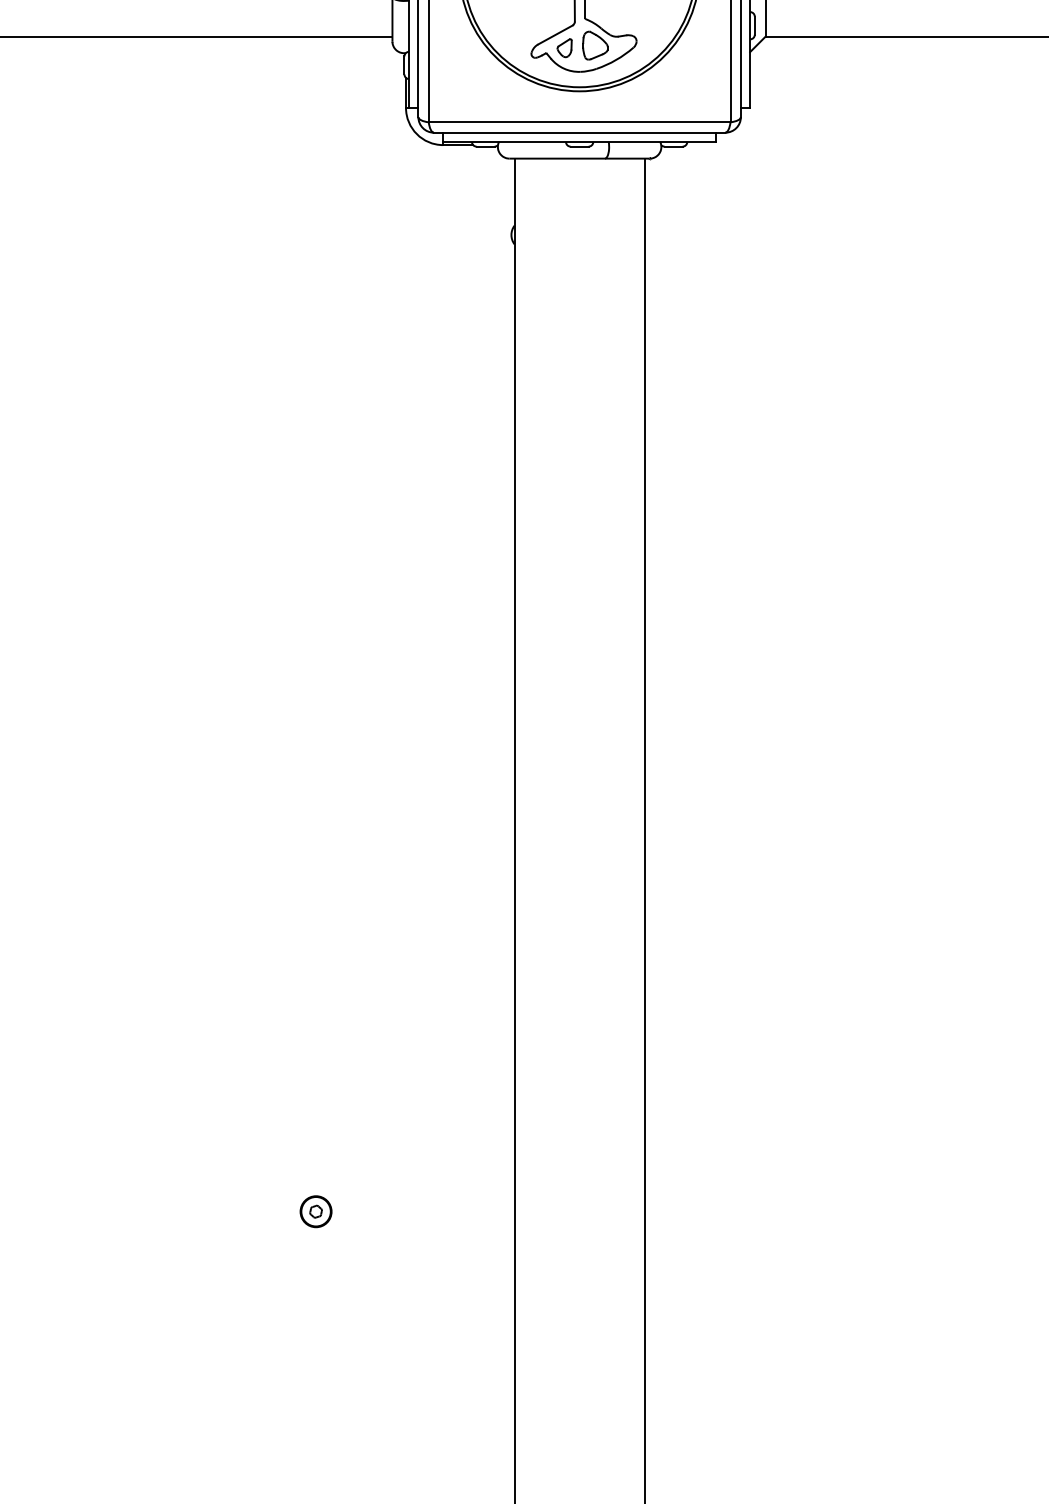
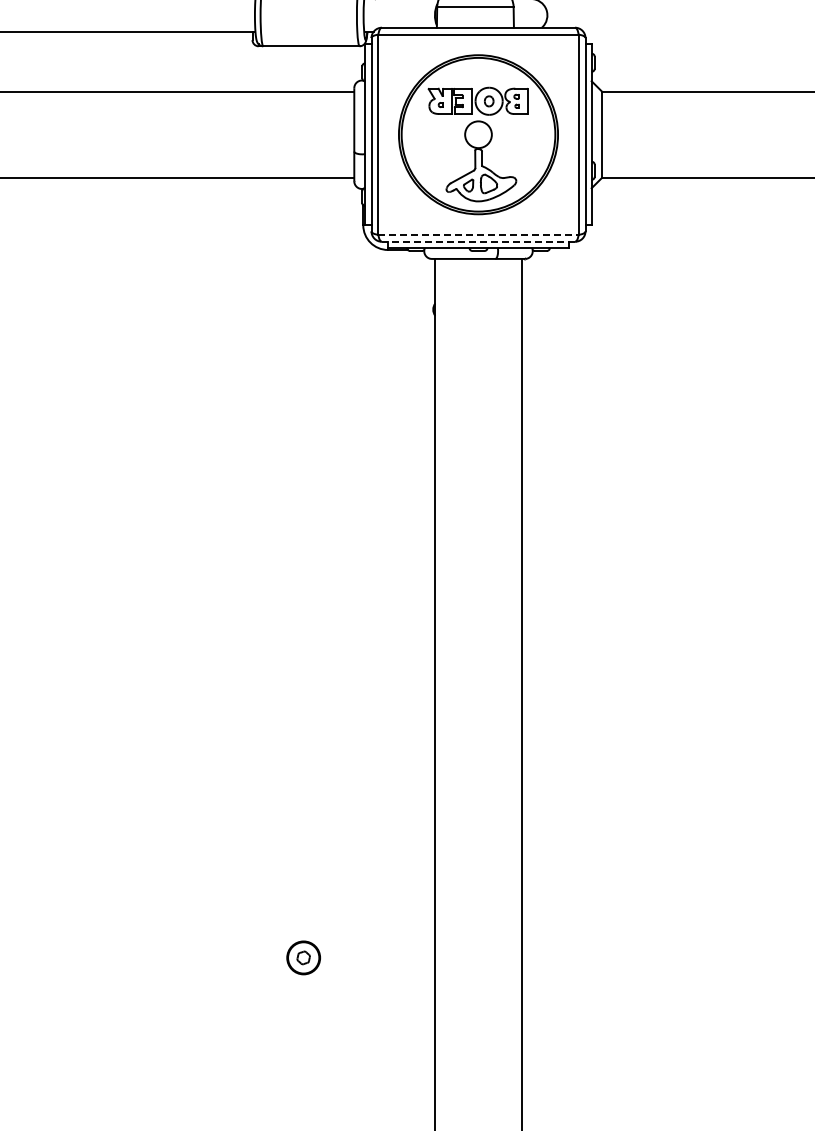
line: (581, 121) -> (479, 234), solid -> dashed
line: (579, 132) -> (478, 241), solid -> dashed
part: (315, 1211) -> (303, 957), size x1.6

